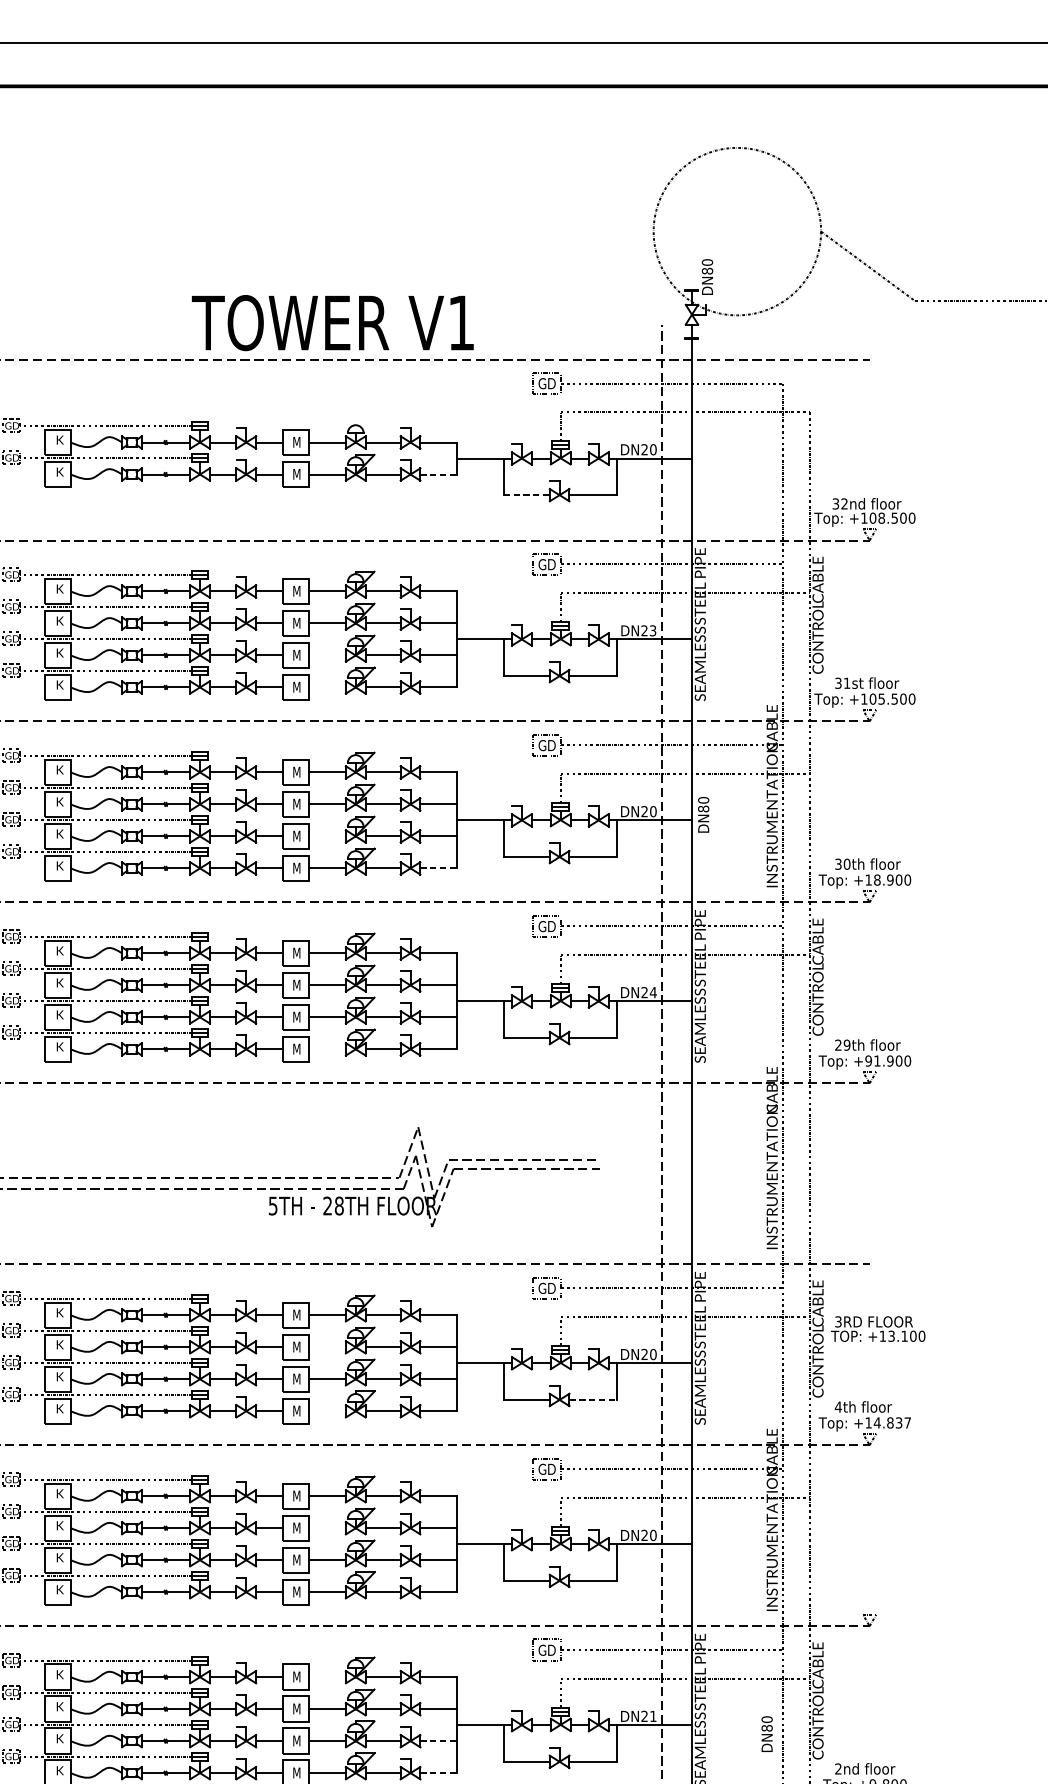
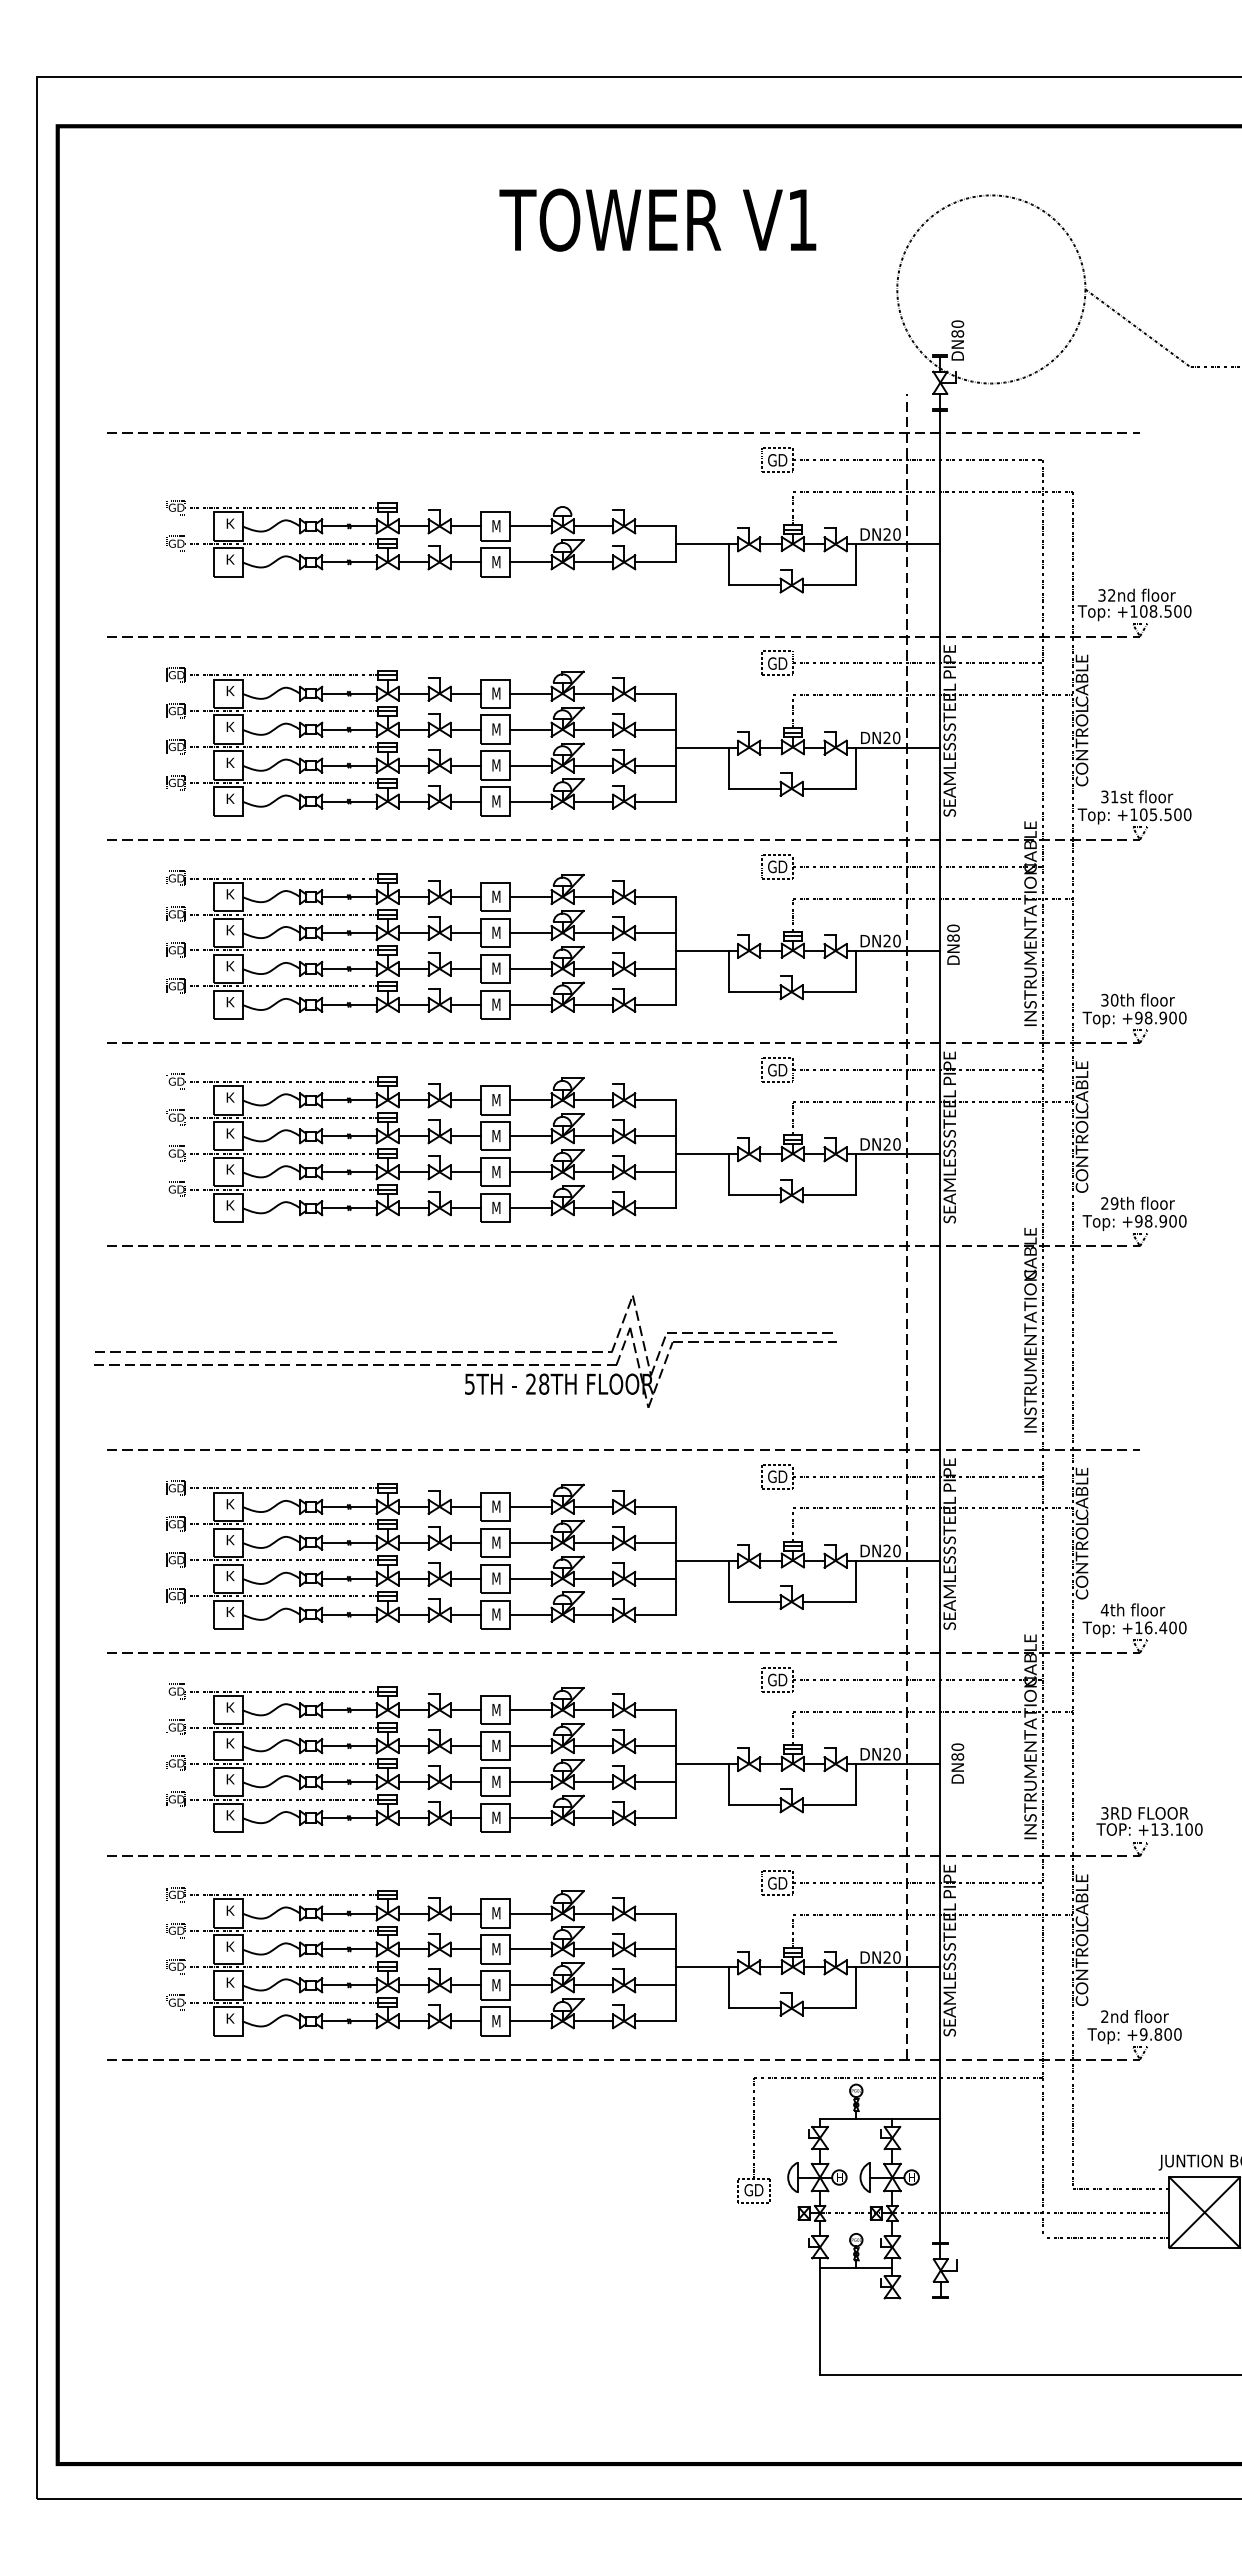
text: (332, 322) -> (657, 219), moved
line: (439, 474) -> (656, 562), dashed -> solid
line: (526, 495) -> (754, 585), dashed -> solid
text: (652, 630) -> (896, 737), DN23 -> DN20
line: (327, 655) -> (530, 765), added
line: (327, 687) -> (530, 801), added
line: (327, 836) -> (530, 968), added
line: (439, 868) -> (656, 1004), dashed -> solid
text: (868, 879) -> (1138, 1017), +18.900 -> +98.900
text: (652, 992) -> (896, 1144), DN24 -> DN20
line: (327, 1049) -> (530, 1208), added
text: (877, 1060) -> (1148, 1220), +91.900 -> +98.900
text: (878, 1329) -> (1149, 1821), moved
line: (327, 1346) -> (530, 1542), added
line: (593, 1399) -> (829, 1601), dashed -> solid
line: (327, 1411) -> (530, 1614), added
text: (892, 1422) -> (1165, 1627), +14.837 -> +16.400
line: (327, 1528) -> (530, 1746), added
line: (327, 1677) -> (530, 1913), added
text: (652, 1716) -> (896, 1957), DN21 -> DN20
text: (766, 1734) -> (957, 1763), moved
line: (439, 1741) -> (656, 1985), dashed -> solid
line: (439, 1773) -> (656, 2021), dashed -> solid

